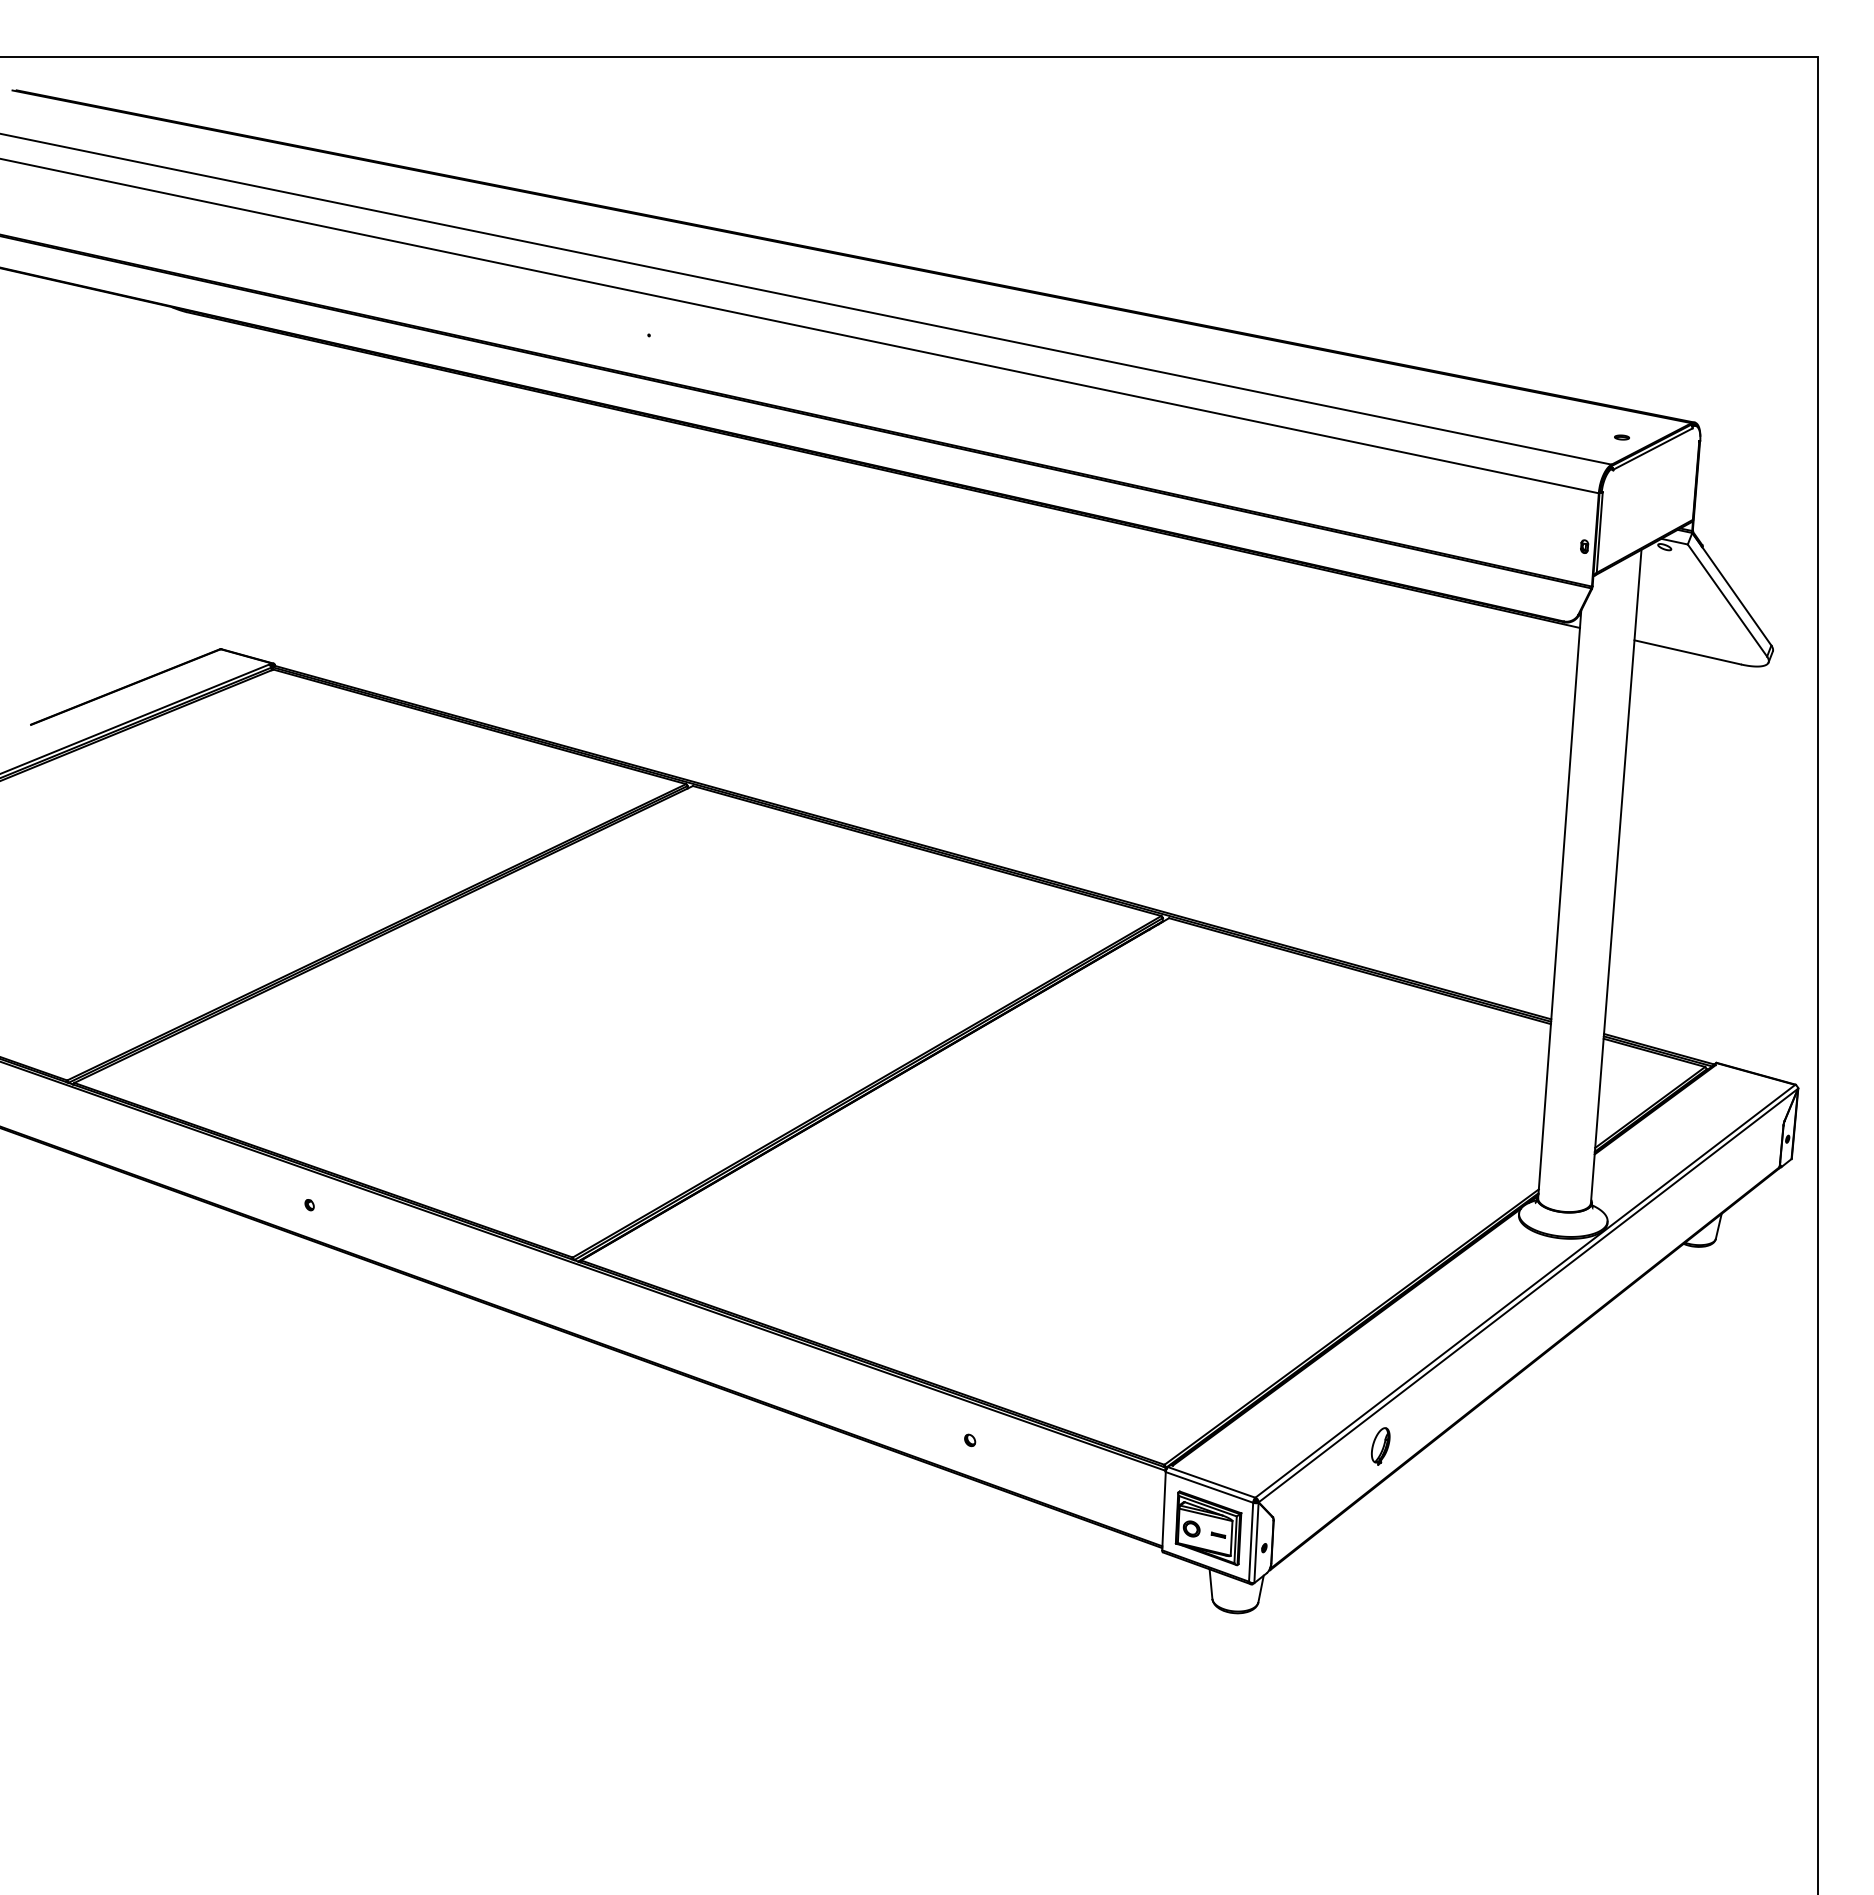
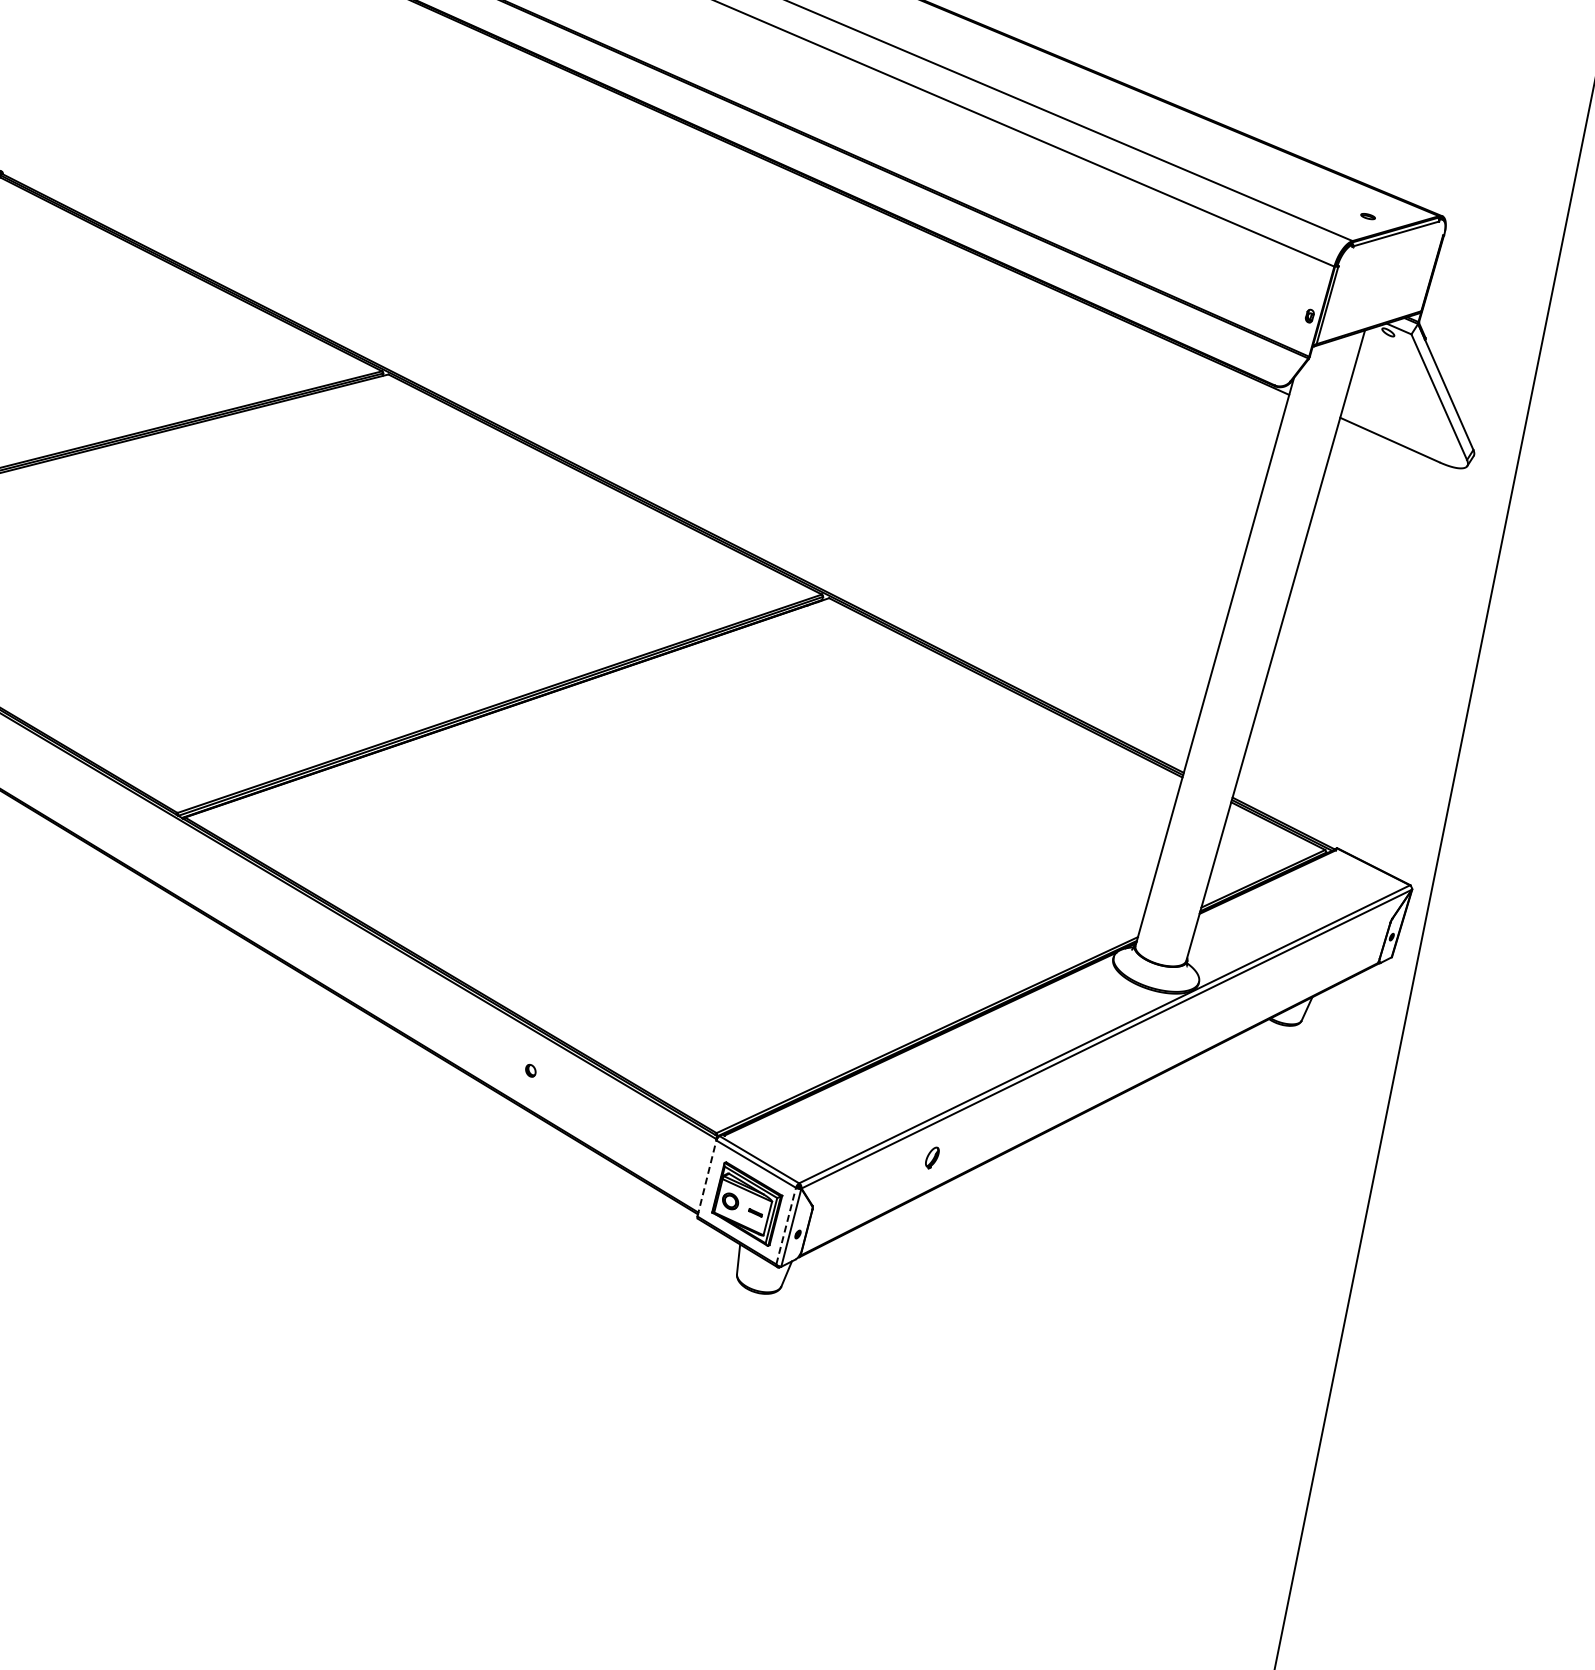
part: (1380, 1446) -> (931, 1157), size x0.6
line: (1164, 1510) -> (707, 1177), solid -> dashed
line: (1251, 1542) -> (786, 1226), solid -> dashed

